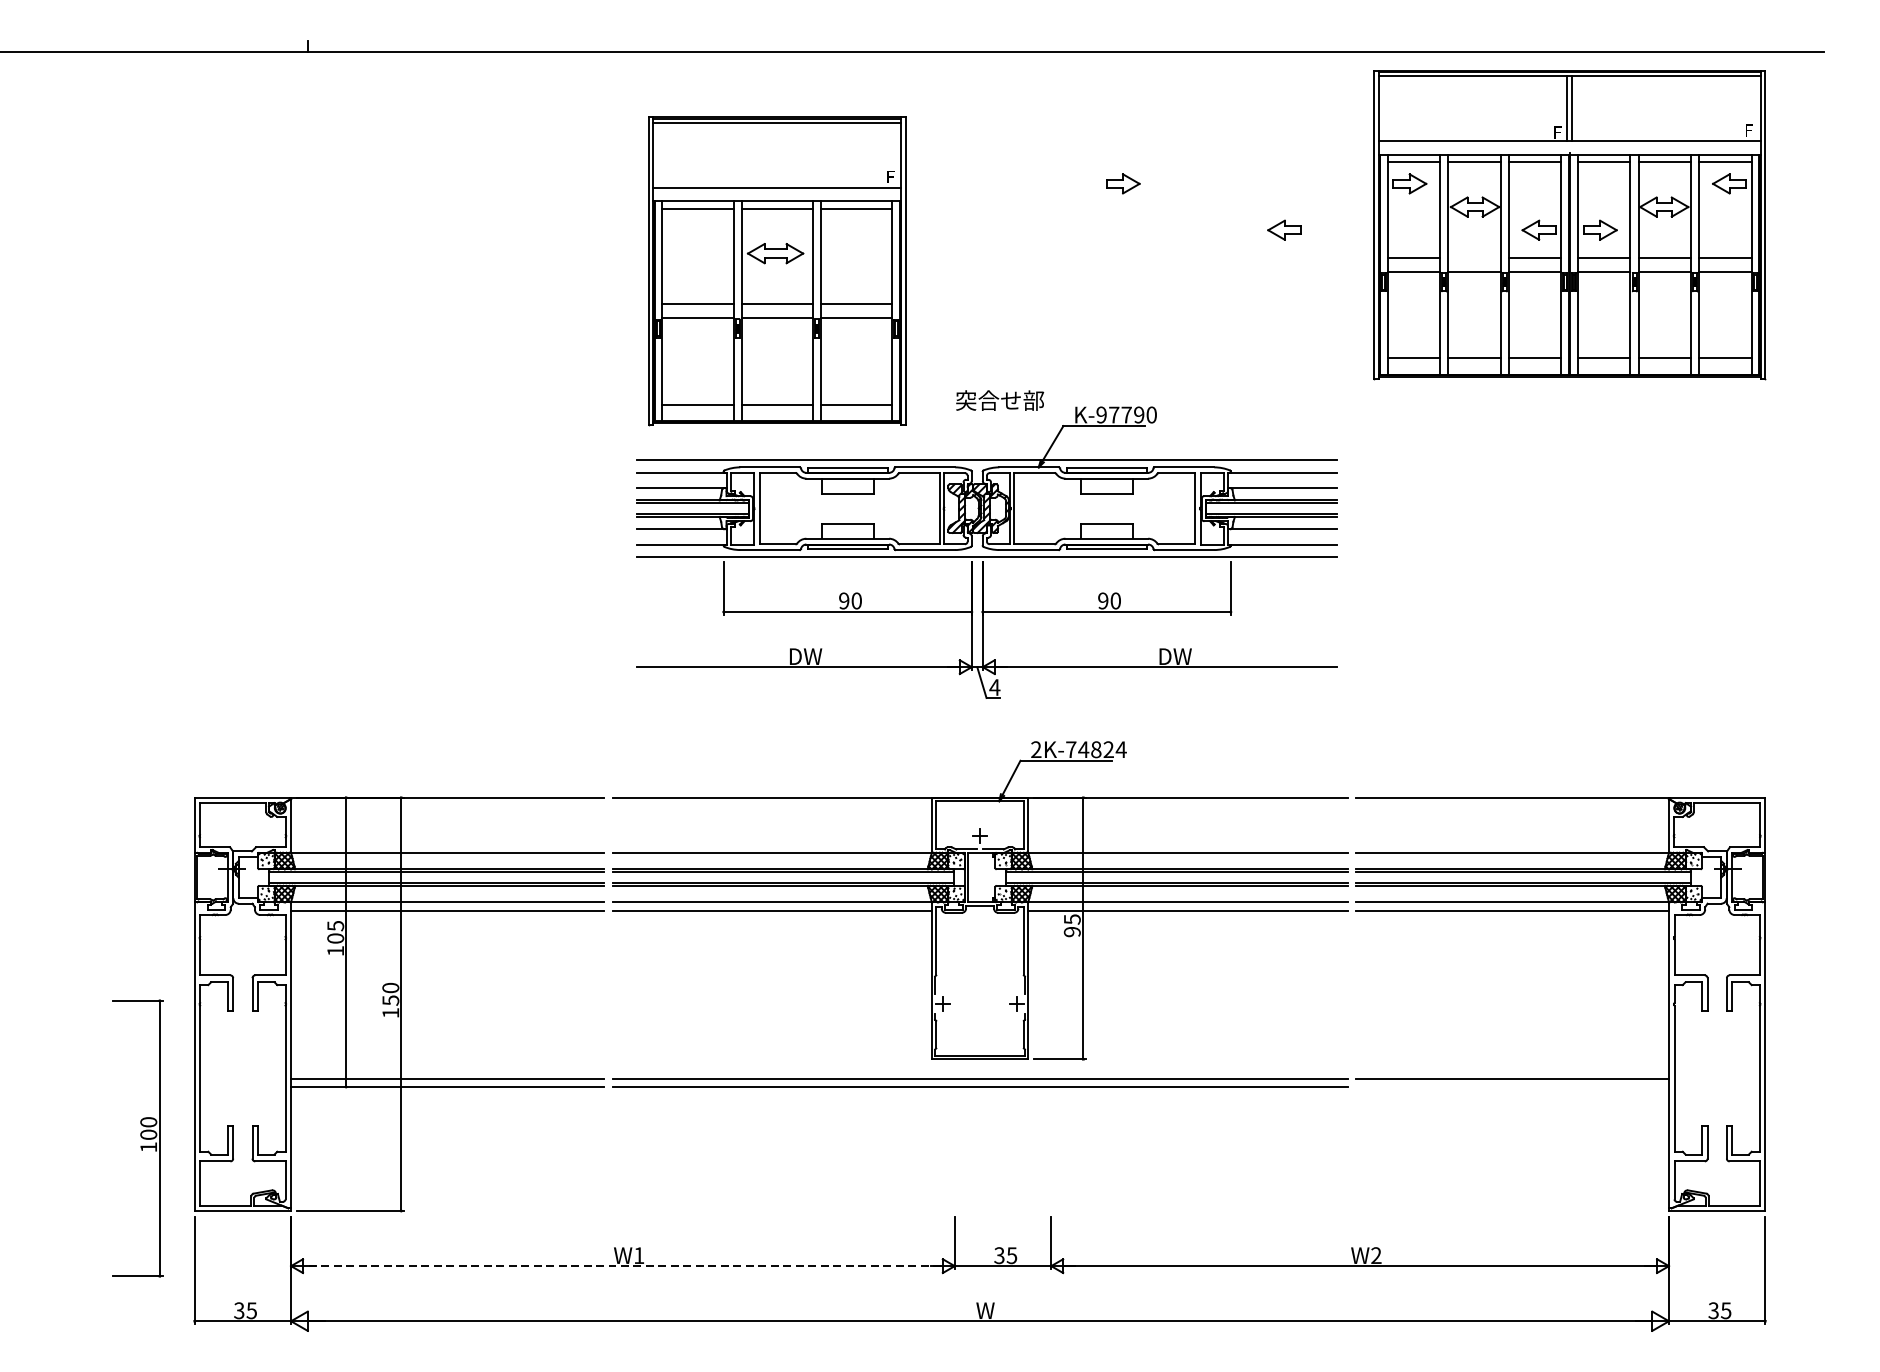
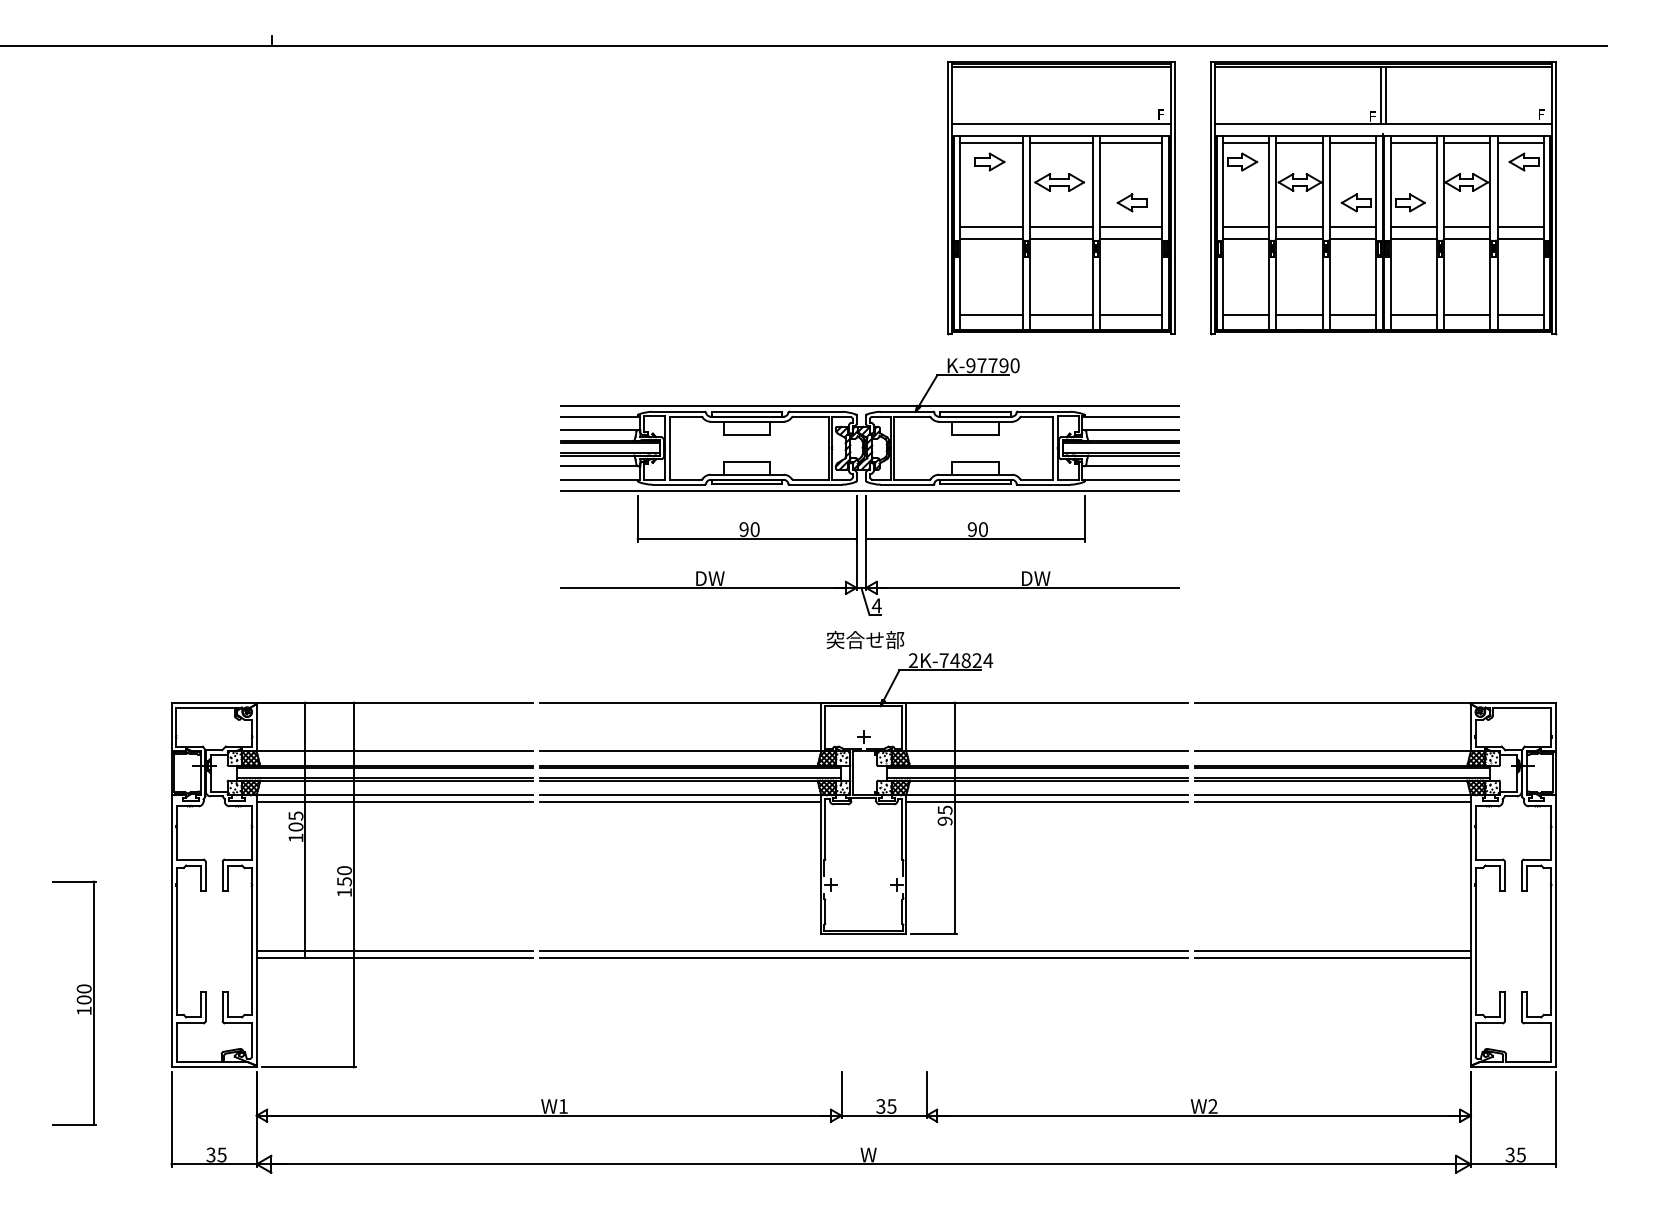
line: (1474, 258) -> (1299, 227), added
part: (777, 271) -> (1061, 198), moved
text: (1000, 400) -> (865, 639), moved
line: (1511, 1086) -> (1332, 957), added
part: (137, 1137) -> (74, 1002), moved
line: (622, 1265) -> (548, 1115), dashed -> solid

